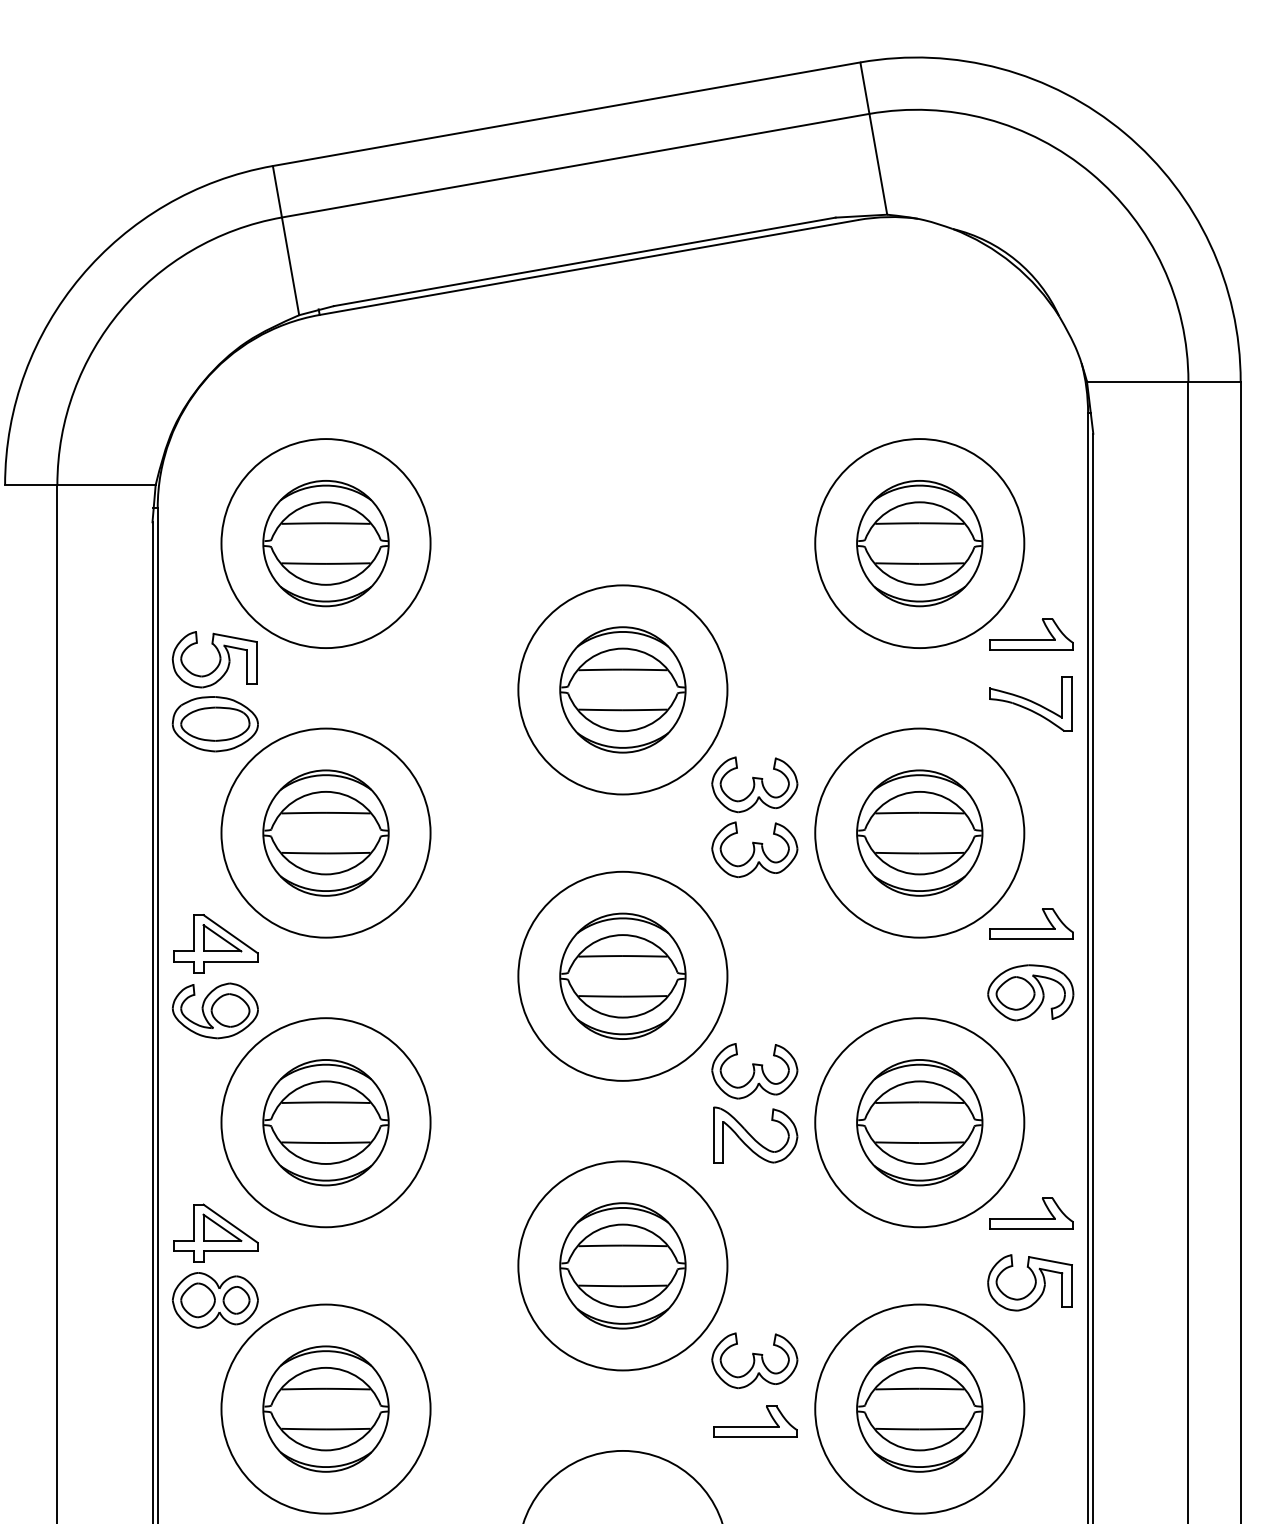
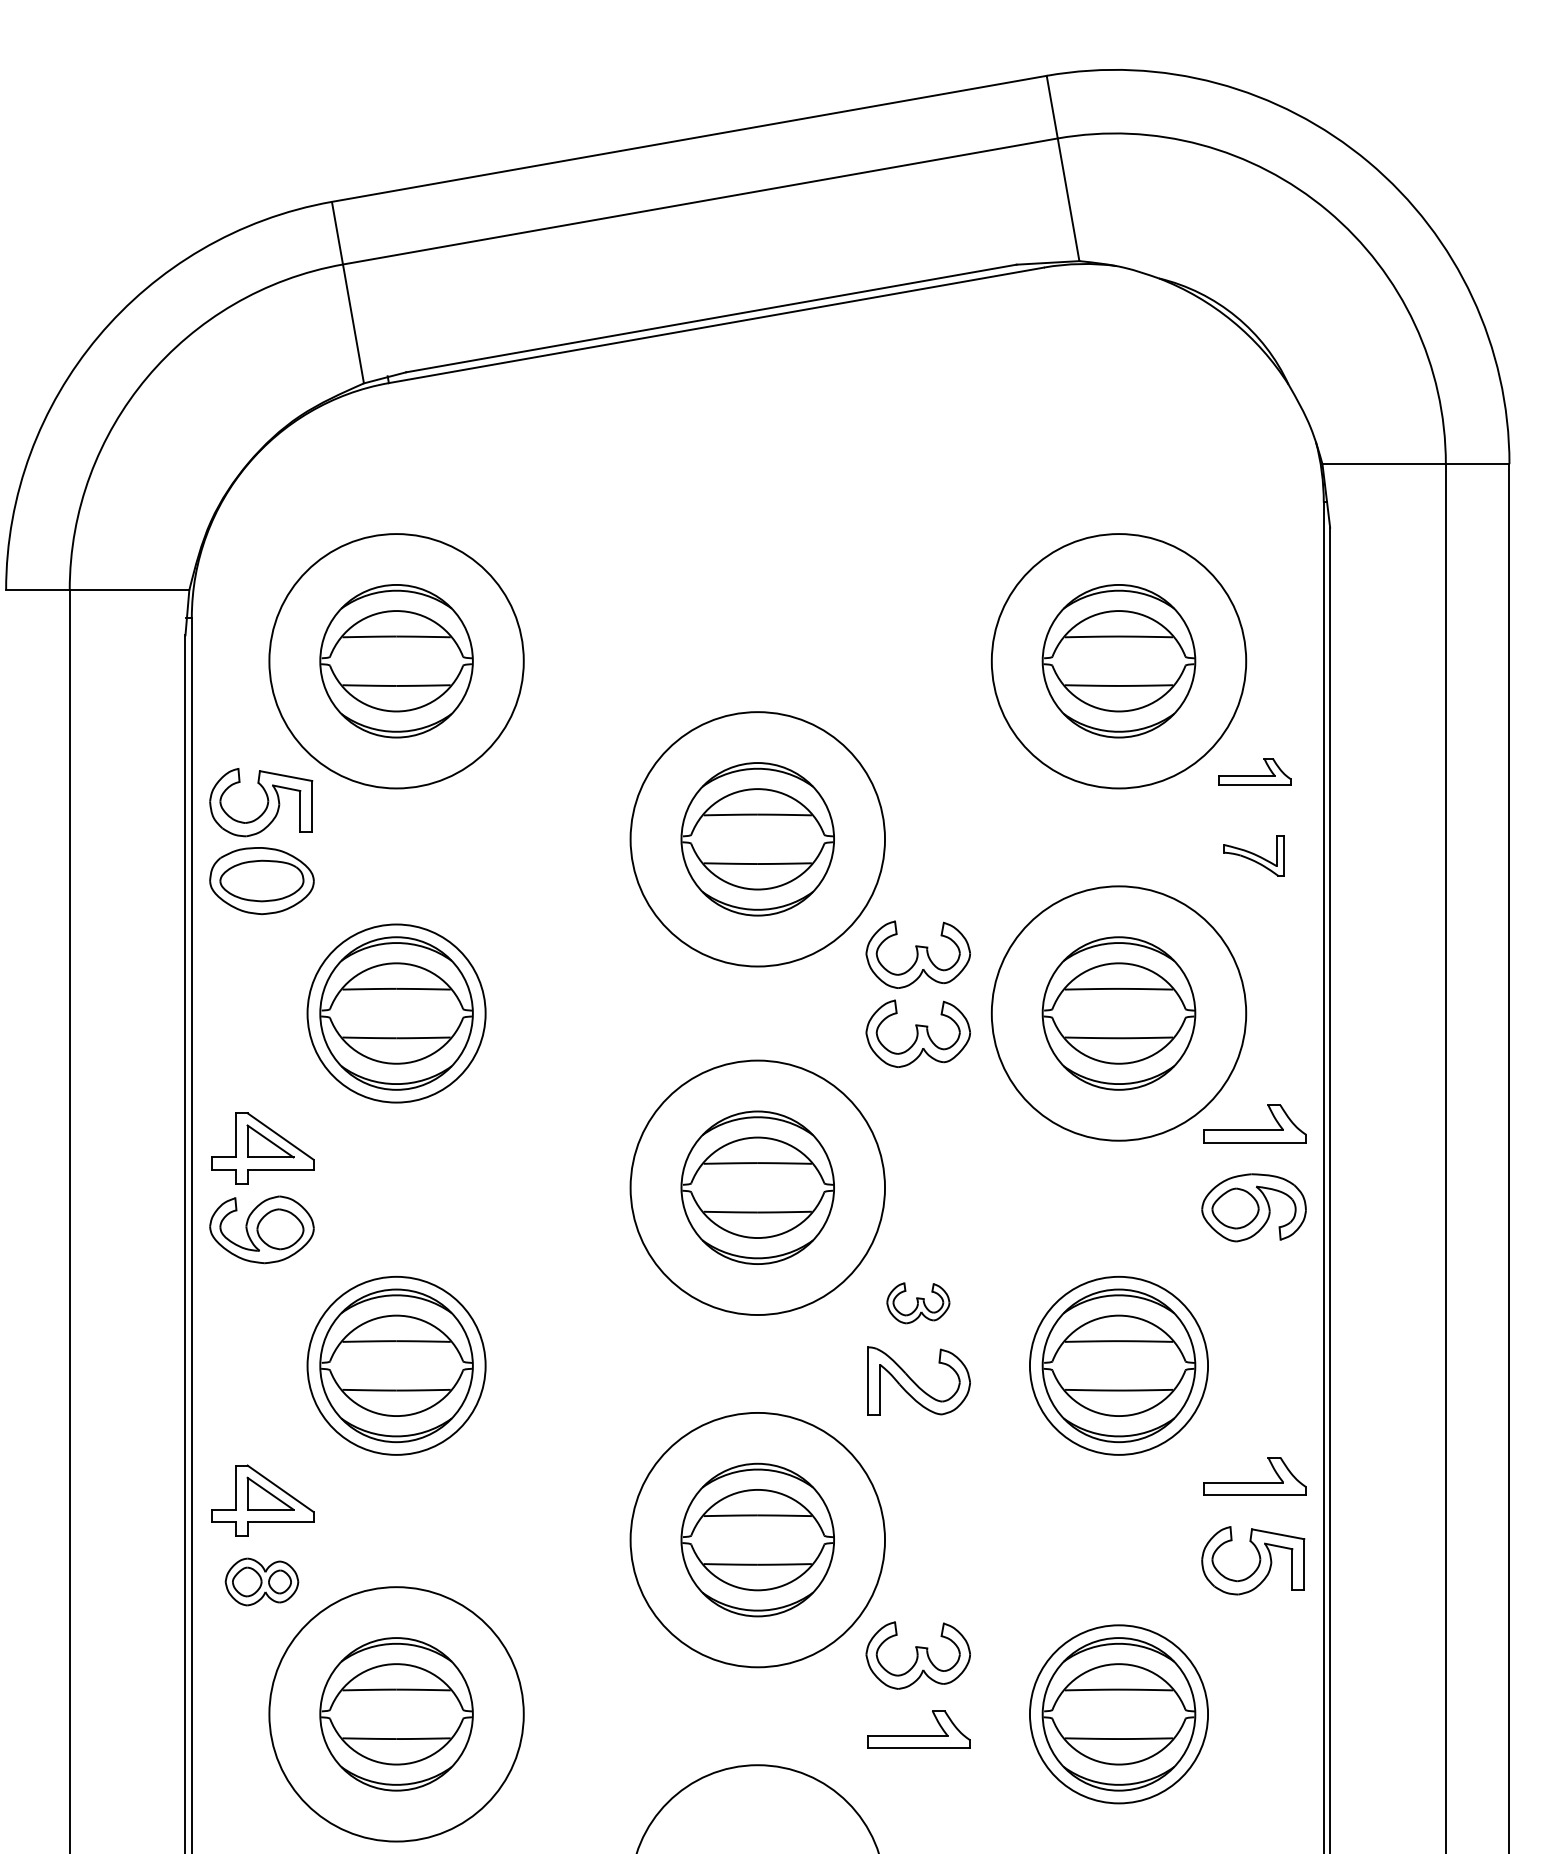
part: (1031, 634) -> (1254, 771), size x0.7
part: (1030, 703) -> (1253, 855), size x0.6
circle: (325, 833) -> (396, 1013), size x0.7
part: (754, 1071) -> (918, 1303), size x0.6
circle: (325, 1122) -> (396, 1365), size x0.7
circle: (919, 1122) -> (1118, 1365), size x0.7
part: (214, 1299) -> (261, 1581), size x0.7
circle: (919, 1409) -> (1118, 1714), size x0.7

